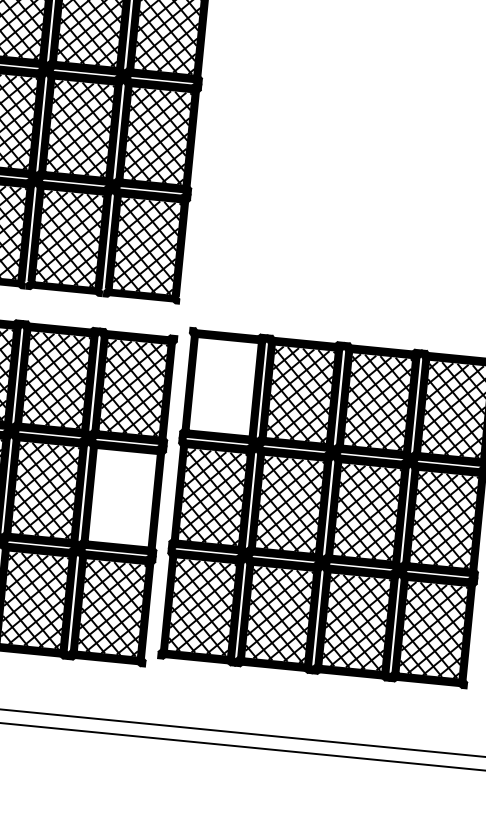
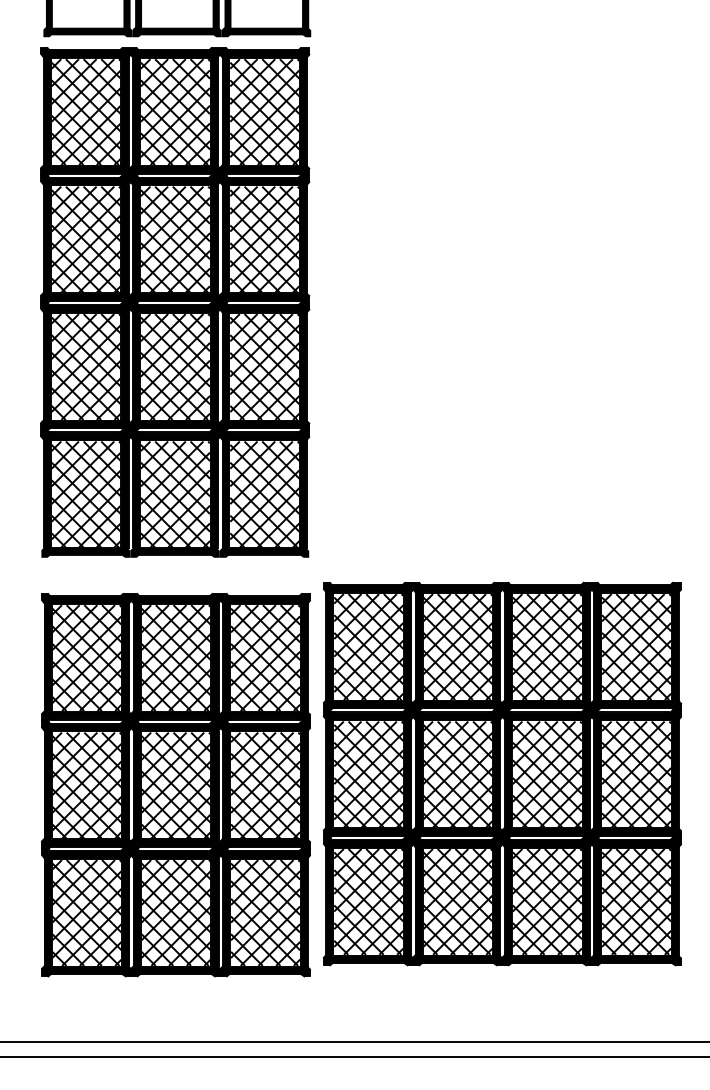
hatch: (223, 386) -> (368, 646), added
hatch: (122, 497) -> (265, 785), added

